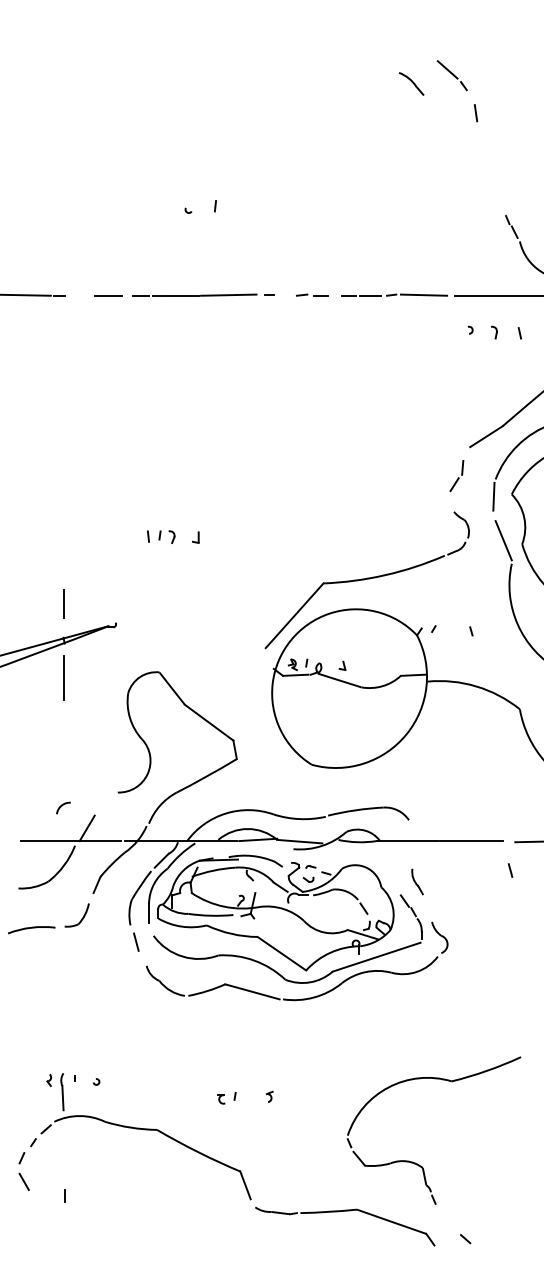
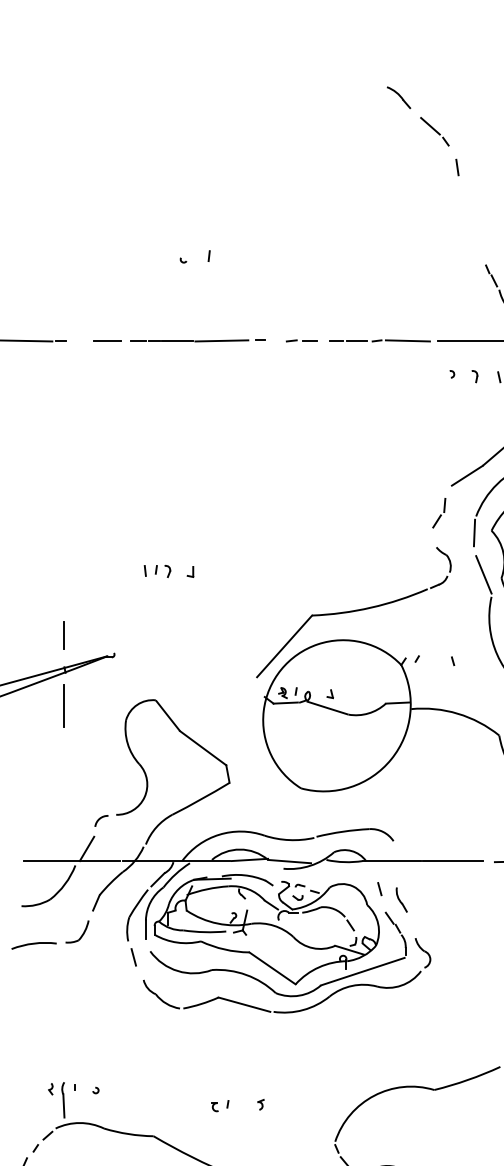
part: (411, 83) -> (398, 97), moved
arc: (62, 806) -> (100, 819), moved
line: (510, 870) -> (379, 889), moved

